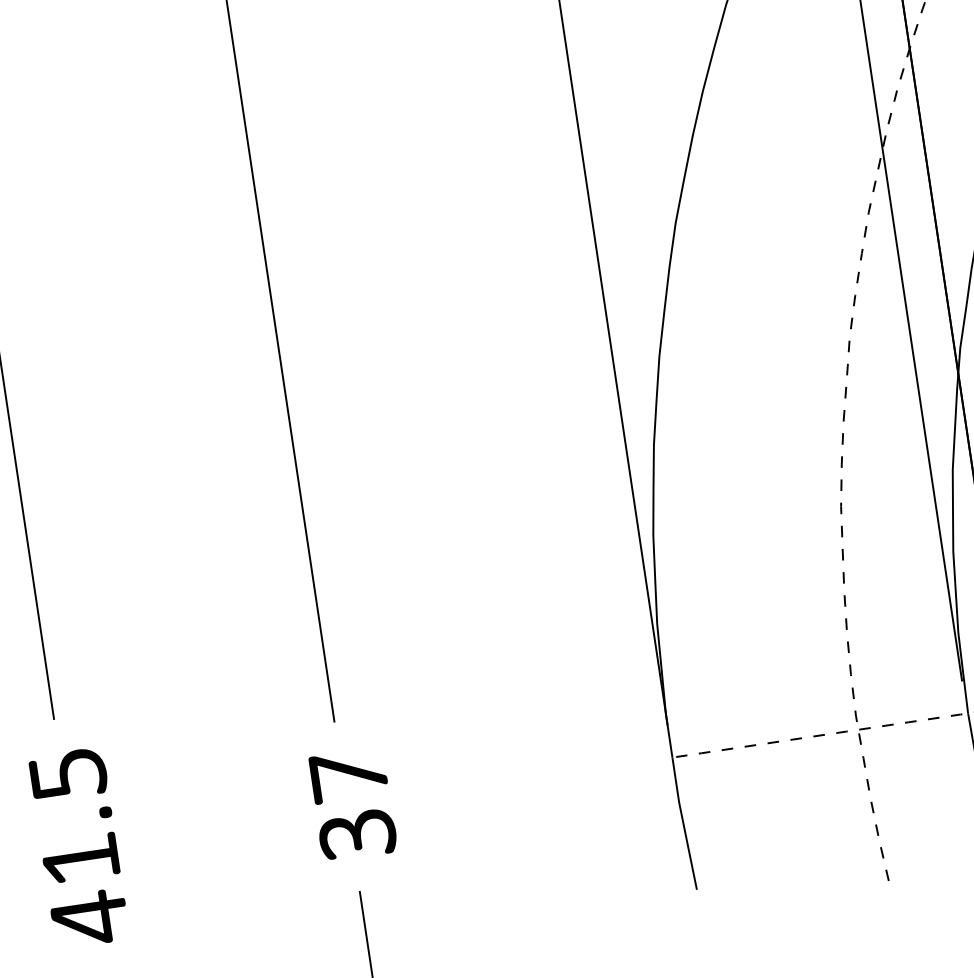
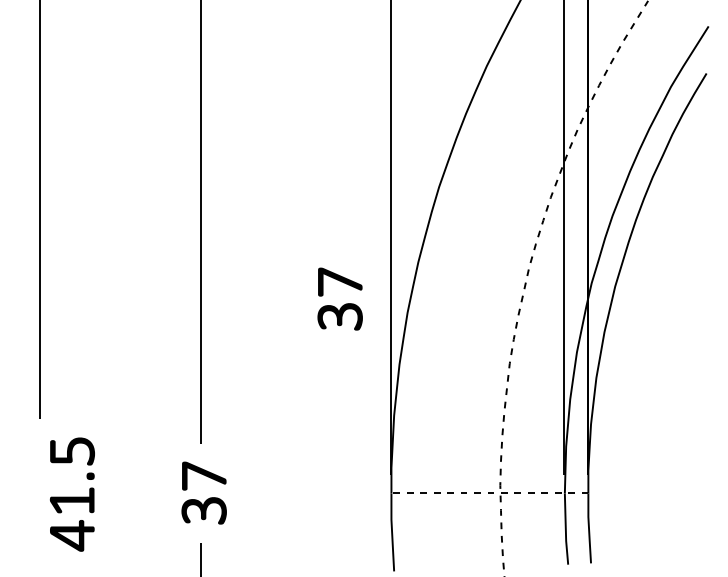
part: (542, 447) -> (343, 304), added
part: (77, 848) -> (71, 494), moved

